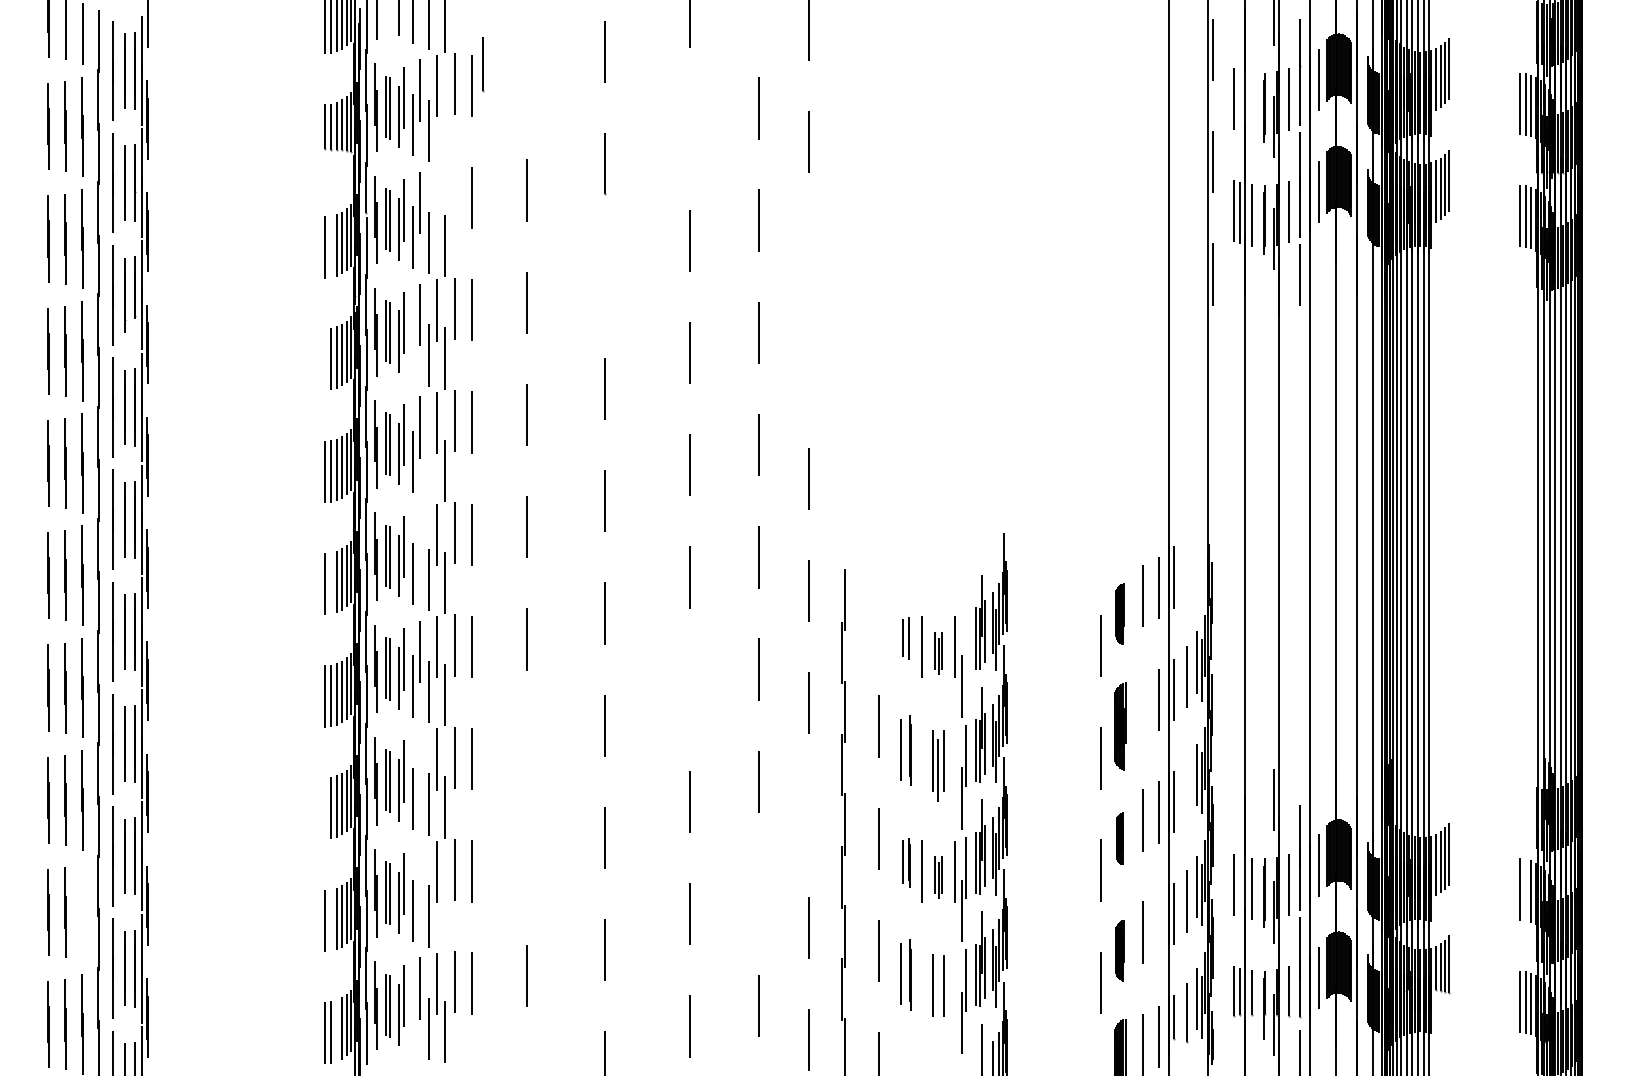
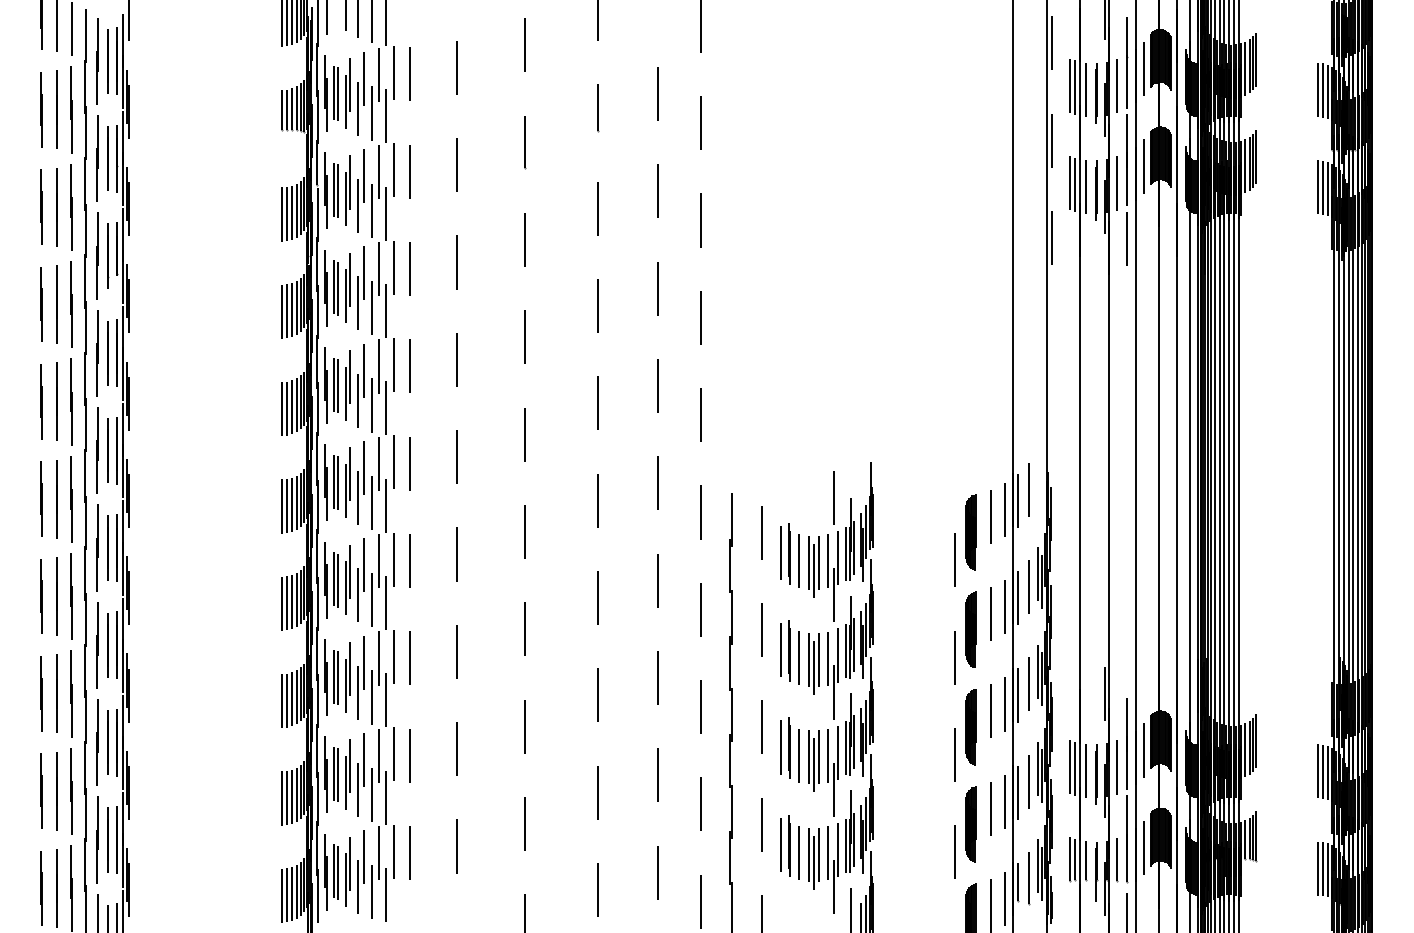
line: (483, 65) -> (598, 108), moved
line: (527, 77) -> (457, 67), added
line: (1240, 100) -> (1075, 87), added
line: (1251, 103) -> (1085, 89), added
line: (444, 134) -> (385, 116), added
line: (455, 196) -> (394, 170), added
line: (437, 197) -> (379, 171), added
line: (330, 247) -> (286, 214), added
line: (808, 254) -> (700, 220), added
line: (605, 276) -> (524, 239), added
line: (413, 350) -> (358, 303), added
line: (324, 359) -> (281, 311), added
line: (808, 366) -> (700, 317), added
line: (428, 467) -> (371, 405), added
line: (420, 539) -> (364, 467), added
line: (1186, 564) -> (1028, 489), added
line: (962, 573) -> (834, 497), added
line: (330, 584) -> (286, 506), added
line: (878, 614) -> (761, 532), added
part: (1119, 614) -> (970, 532), size x1.43
part: (906, 638) -> (785, 553), size x1.67
line: (965, 644) -> (837, 558), added
part: (938, 653) -> (813, 566), size x1.67
line: (689, 690) -> (597, 598), added
line: (1142, 707) -> (990, 613), added
line: (526, 751) -> (456, 651), added
line: (922, 759) -> (799, 658), added
line: (955, 759) -> (828, 658), added
line: (420, 764) -> (364, 662), added
line: (1186, 788) -> (1028, 683), added
line: (324, 809) -> (281, 701), added
line: (809, 815) -> (701, 707), added
part: (1119, 838) -> (970, 727), size x1.67
part: (906, 862) -> (785, 747), size x1.43
line: (526, 863) -> (456, 748), added
line: (420, 875) -> (364, 759), added
part: (938, 877) -> (813, 760), size x1.67
line: (1240, 886) -> (1075, 768), added
line: (1525, 889) -> (1322, 771), added
line: (758, 894) -> (657, 775), added
line: (82, 912) -> (71, 791), added
line: (444, 919) -> (385, 797), added
line: (330, 920) -> (286, 798), added
line: (1158, 924) -> (1004, 801), added
part: (1119, 950) -> (970, 824), size x1.43
line: (922, 983) -> (799, 852), added
line: (955, 984) -> (828, 853), added
line: (938, 994) -> (813, 862), added
line: (413, 1023) -> (358, 887), added
line: (336, 1031) -> (291, 894), added

